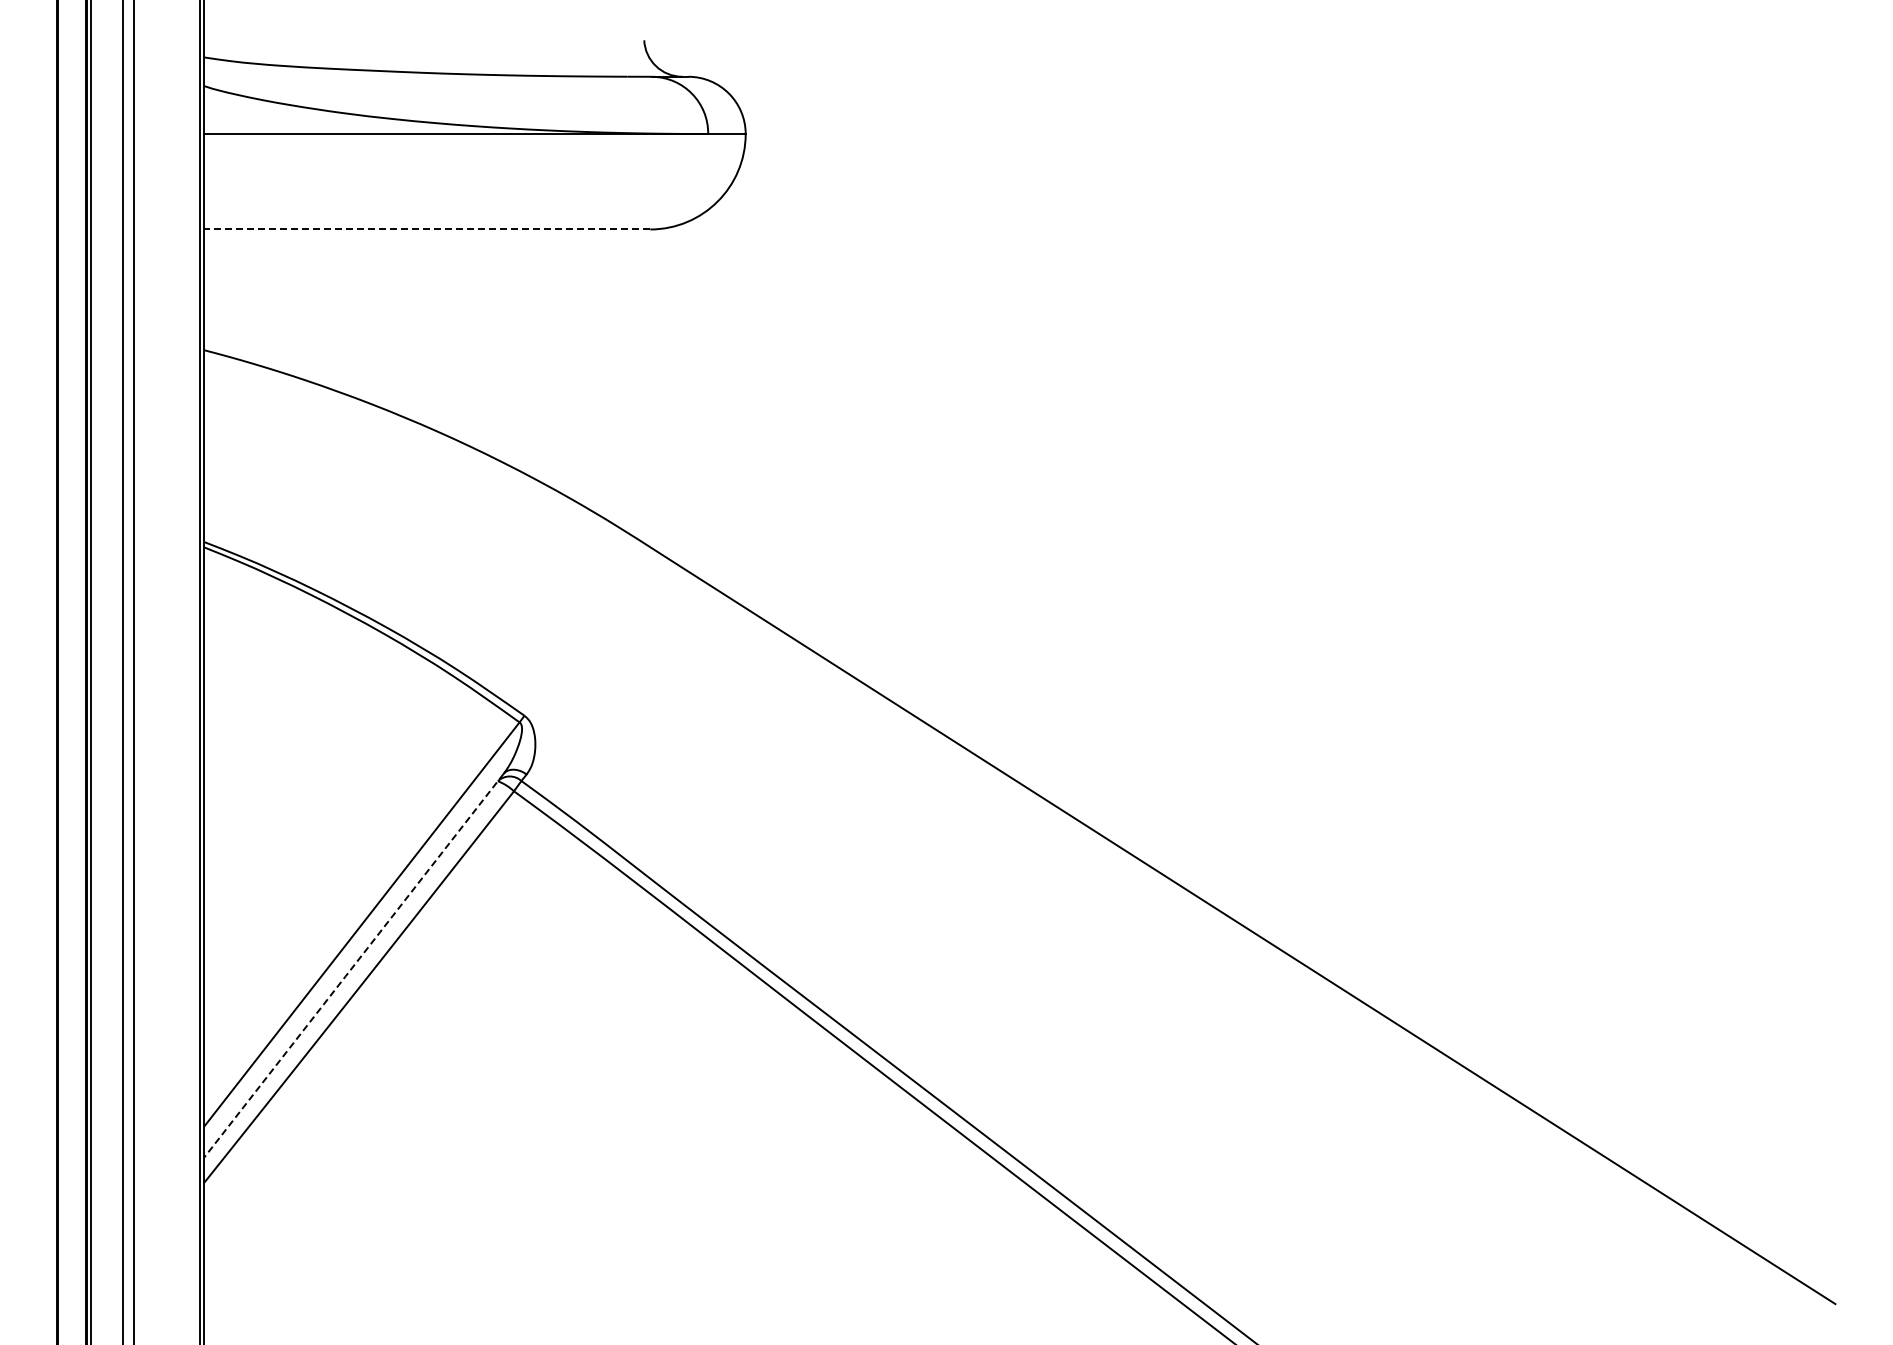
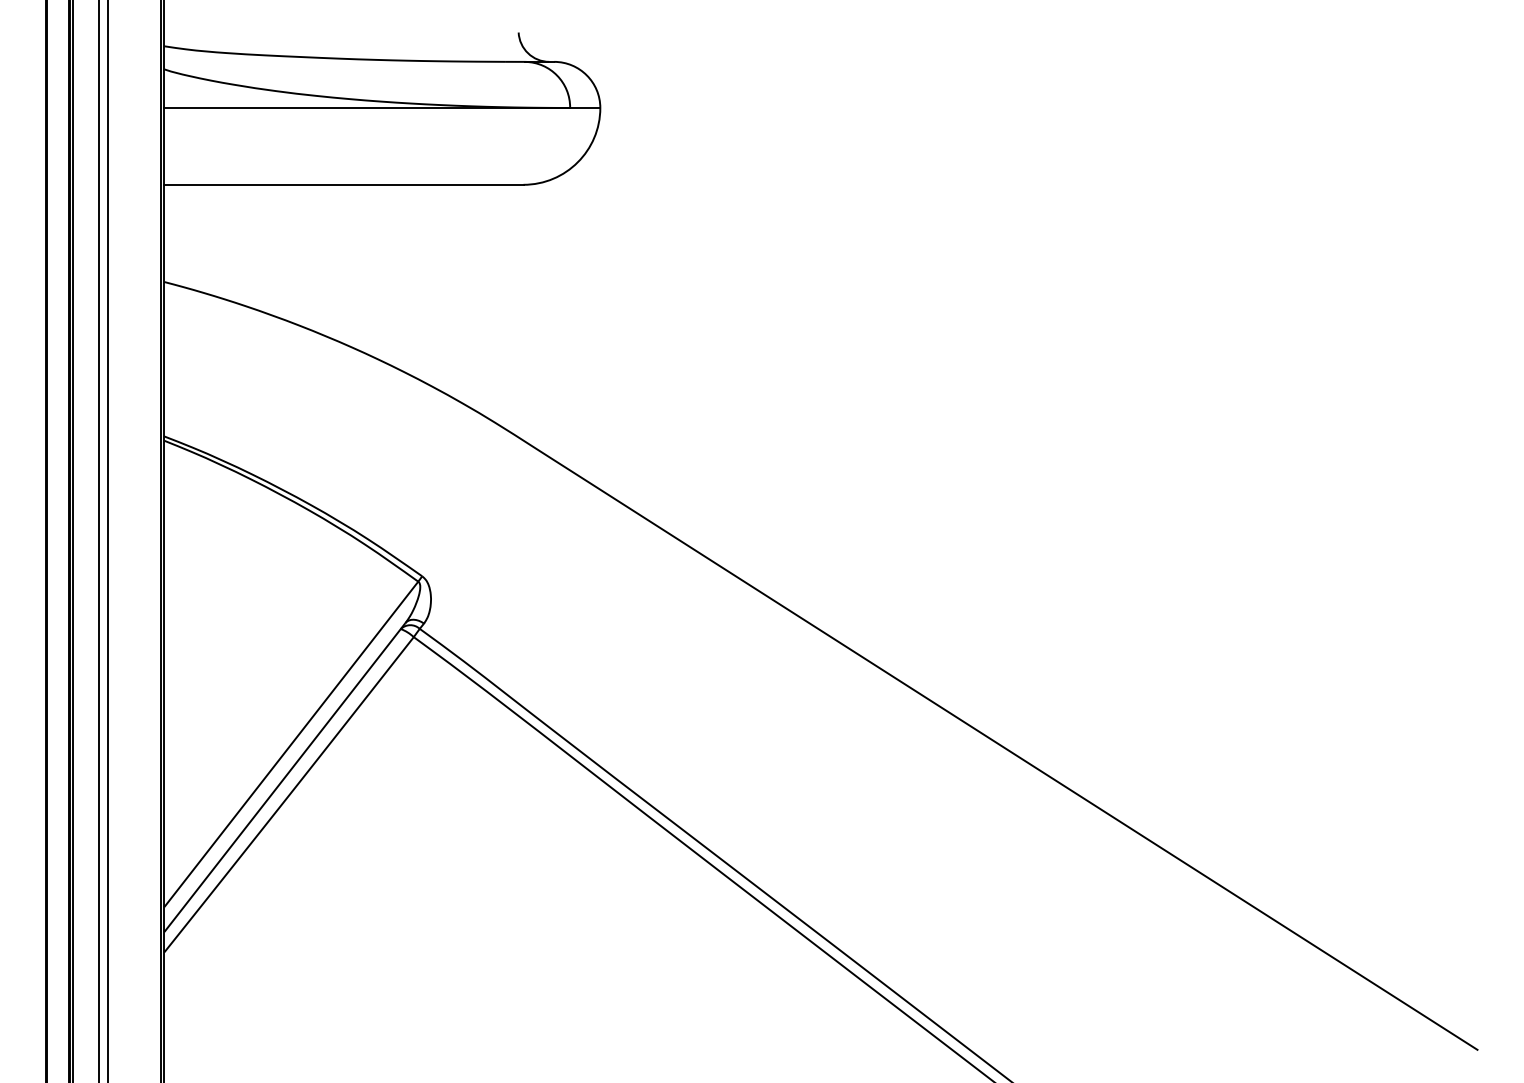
line: (426, 229) -> (343, 184), dashed -> solid
line: (353, 966) -> (284, 778), dashed -> solid

